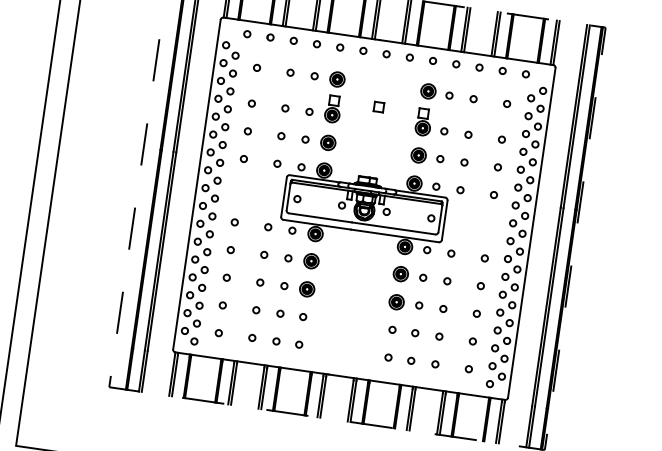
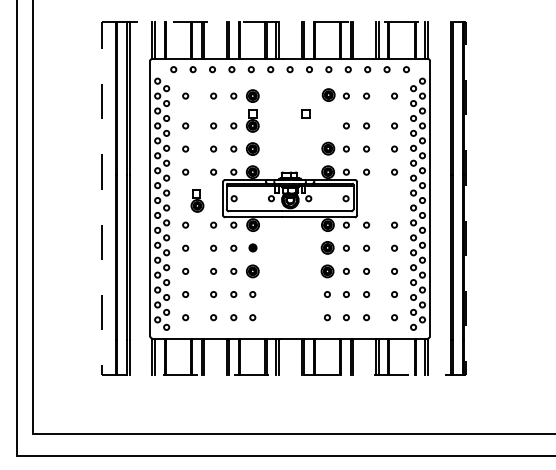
part: (378, 106) -> (305, 113), moved
part: (423, 121) -> (197, 200), moved
part: (310, 260) -> (252, 247), size x0.6

